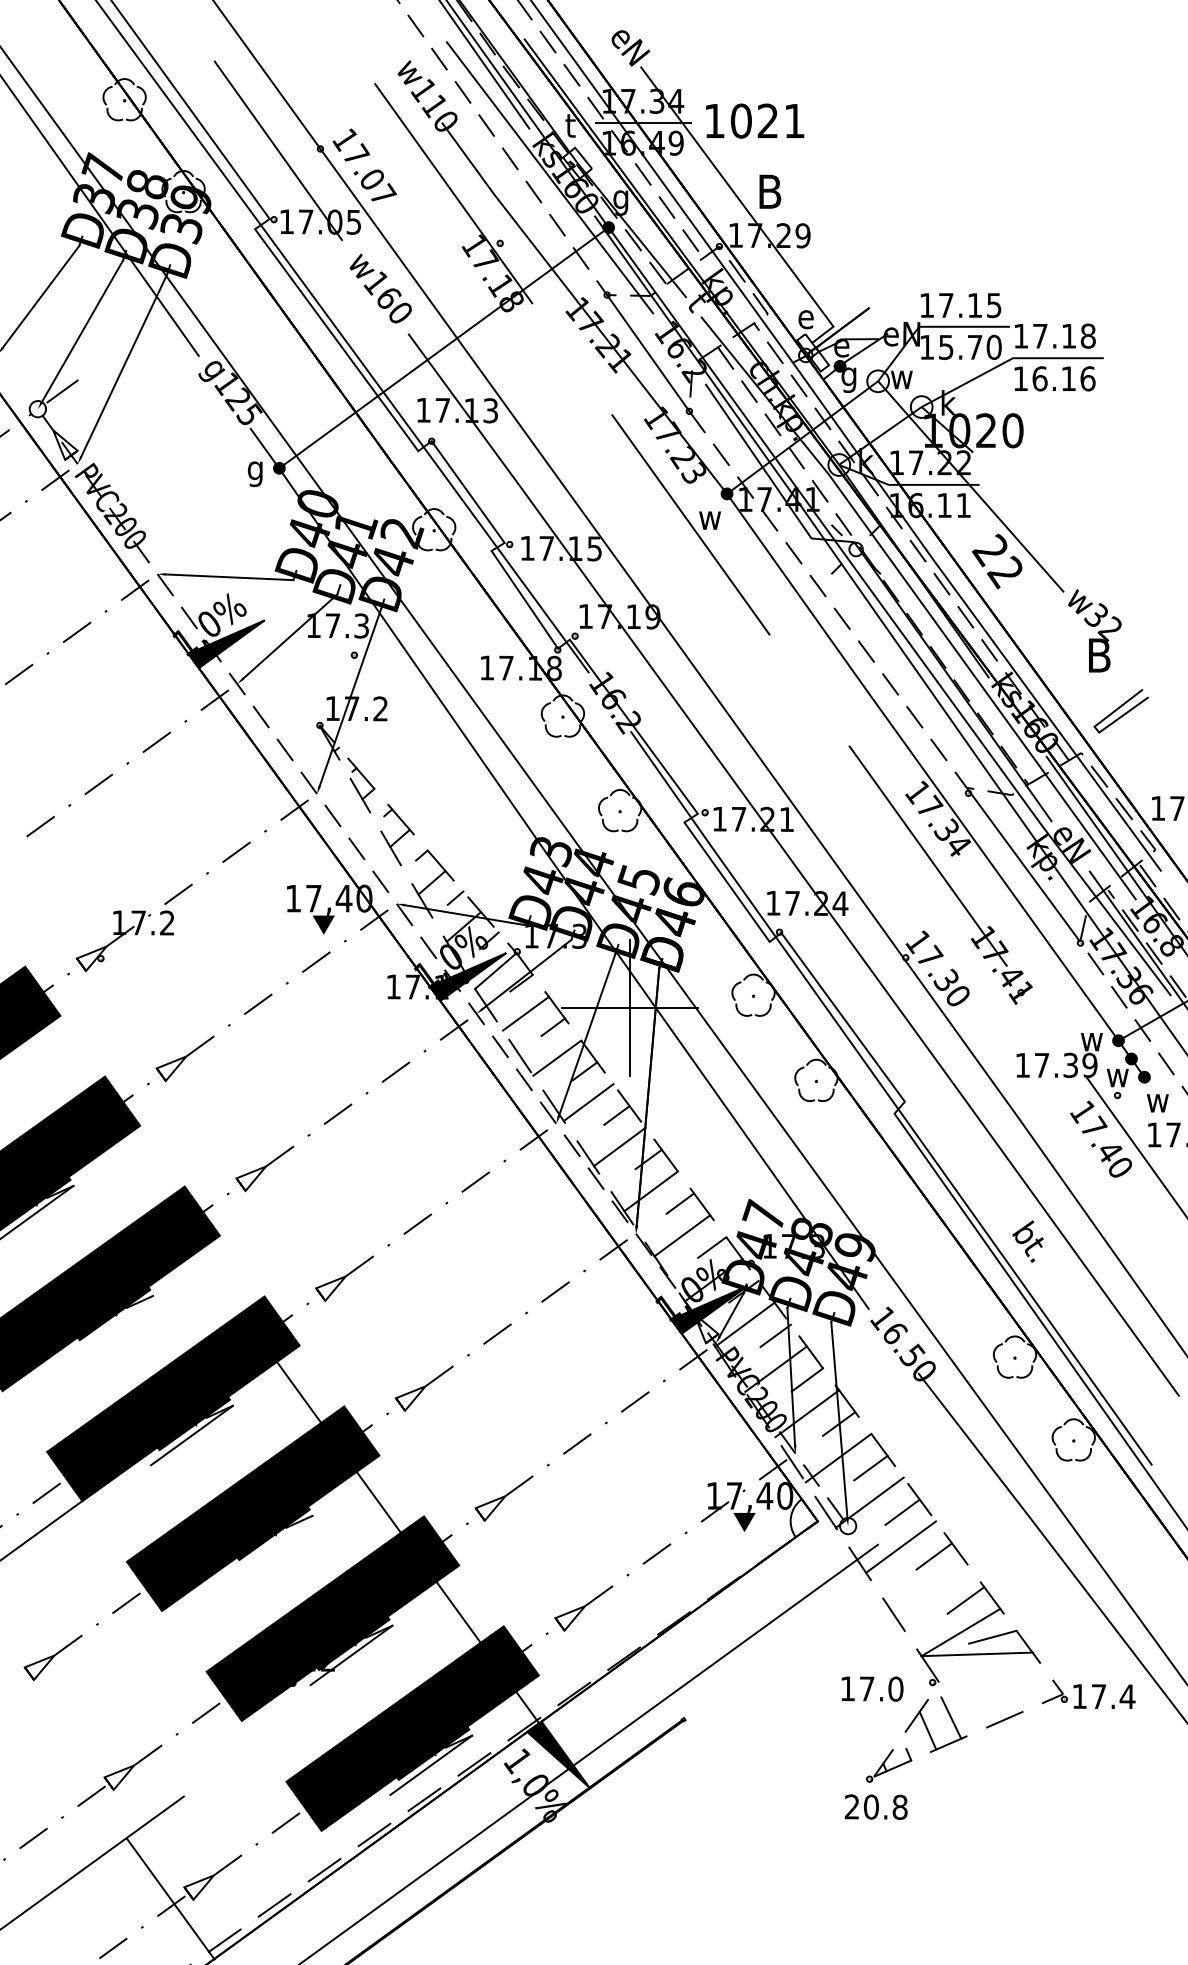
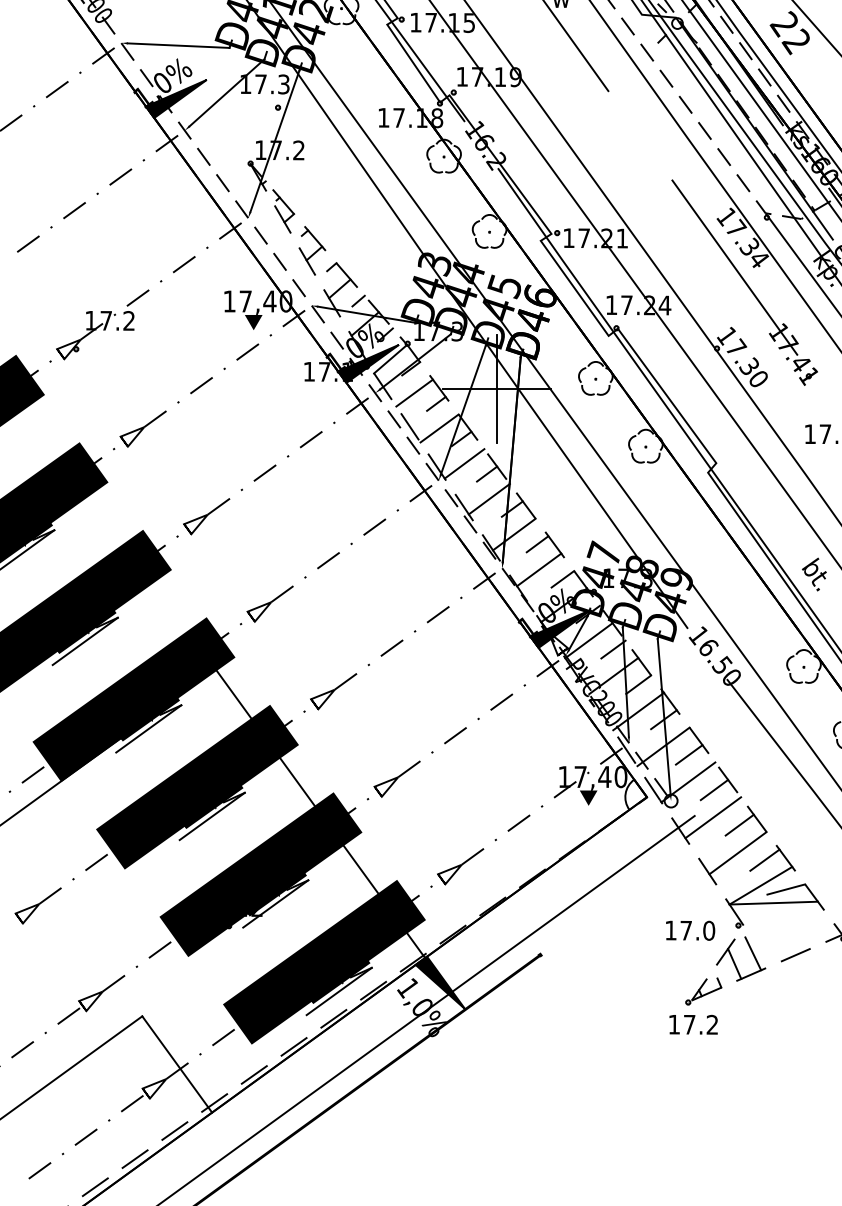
line: (112, 1325) -> (85, 641), added
line: (271, 1545) -> (212, 816), added
line: (932, 1591) -> (738, 853), added
text: (875, 1806) -> (692, 1024), 20.8 -> 17.2
line: (170, 1898) -> (177, 1064), moved

